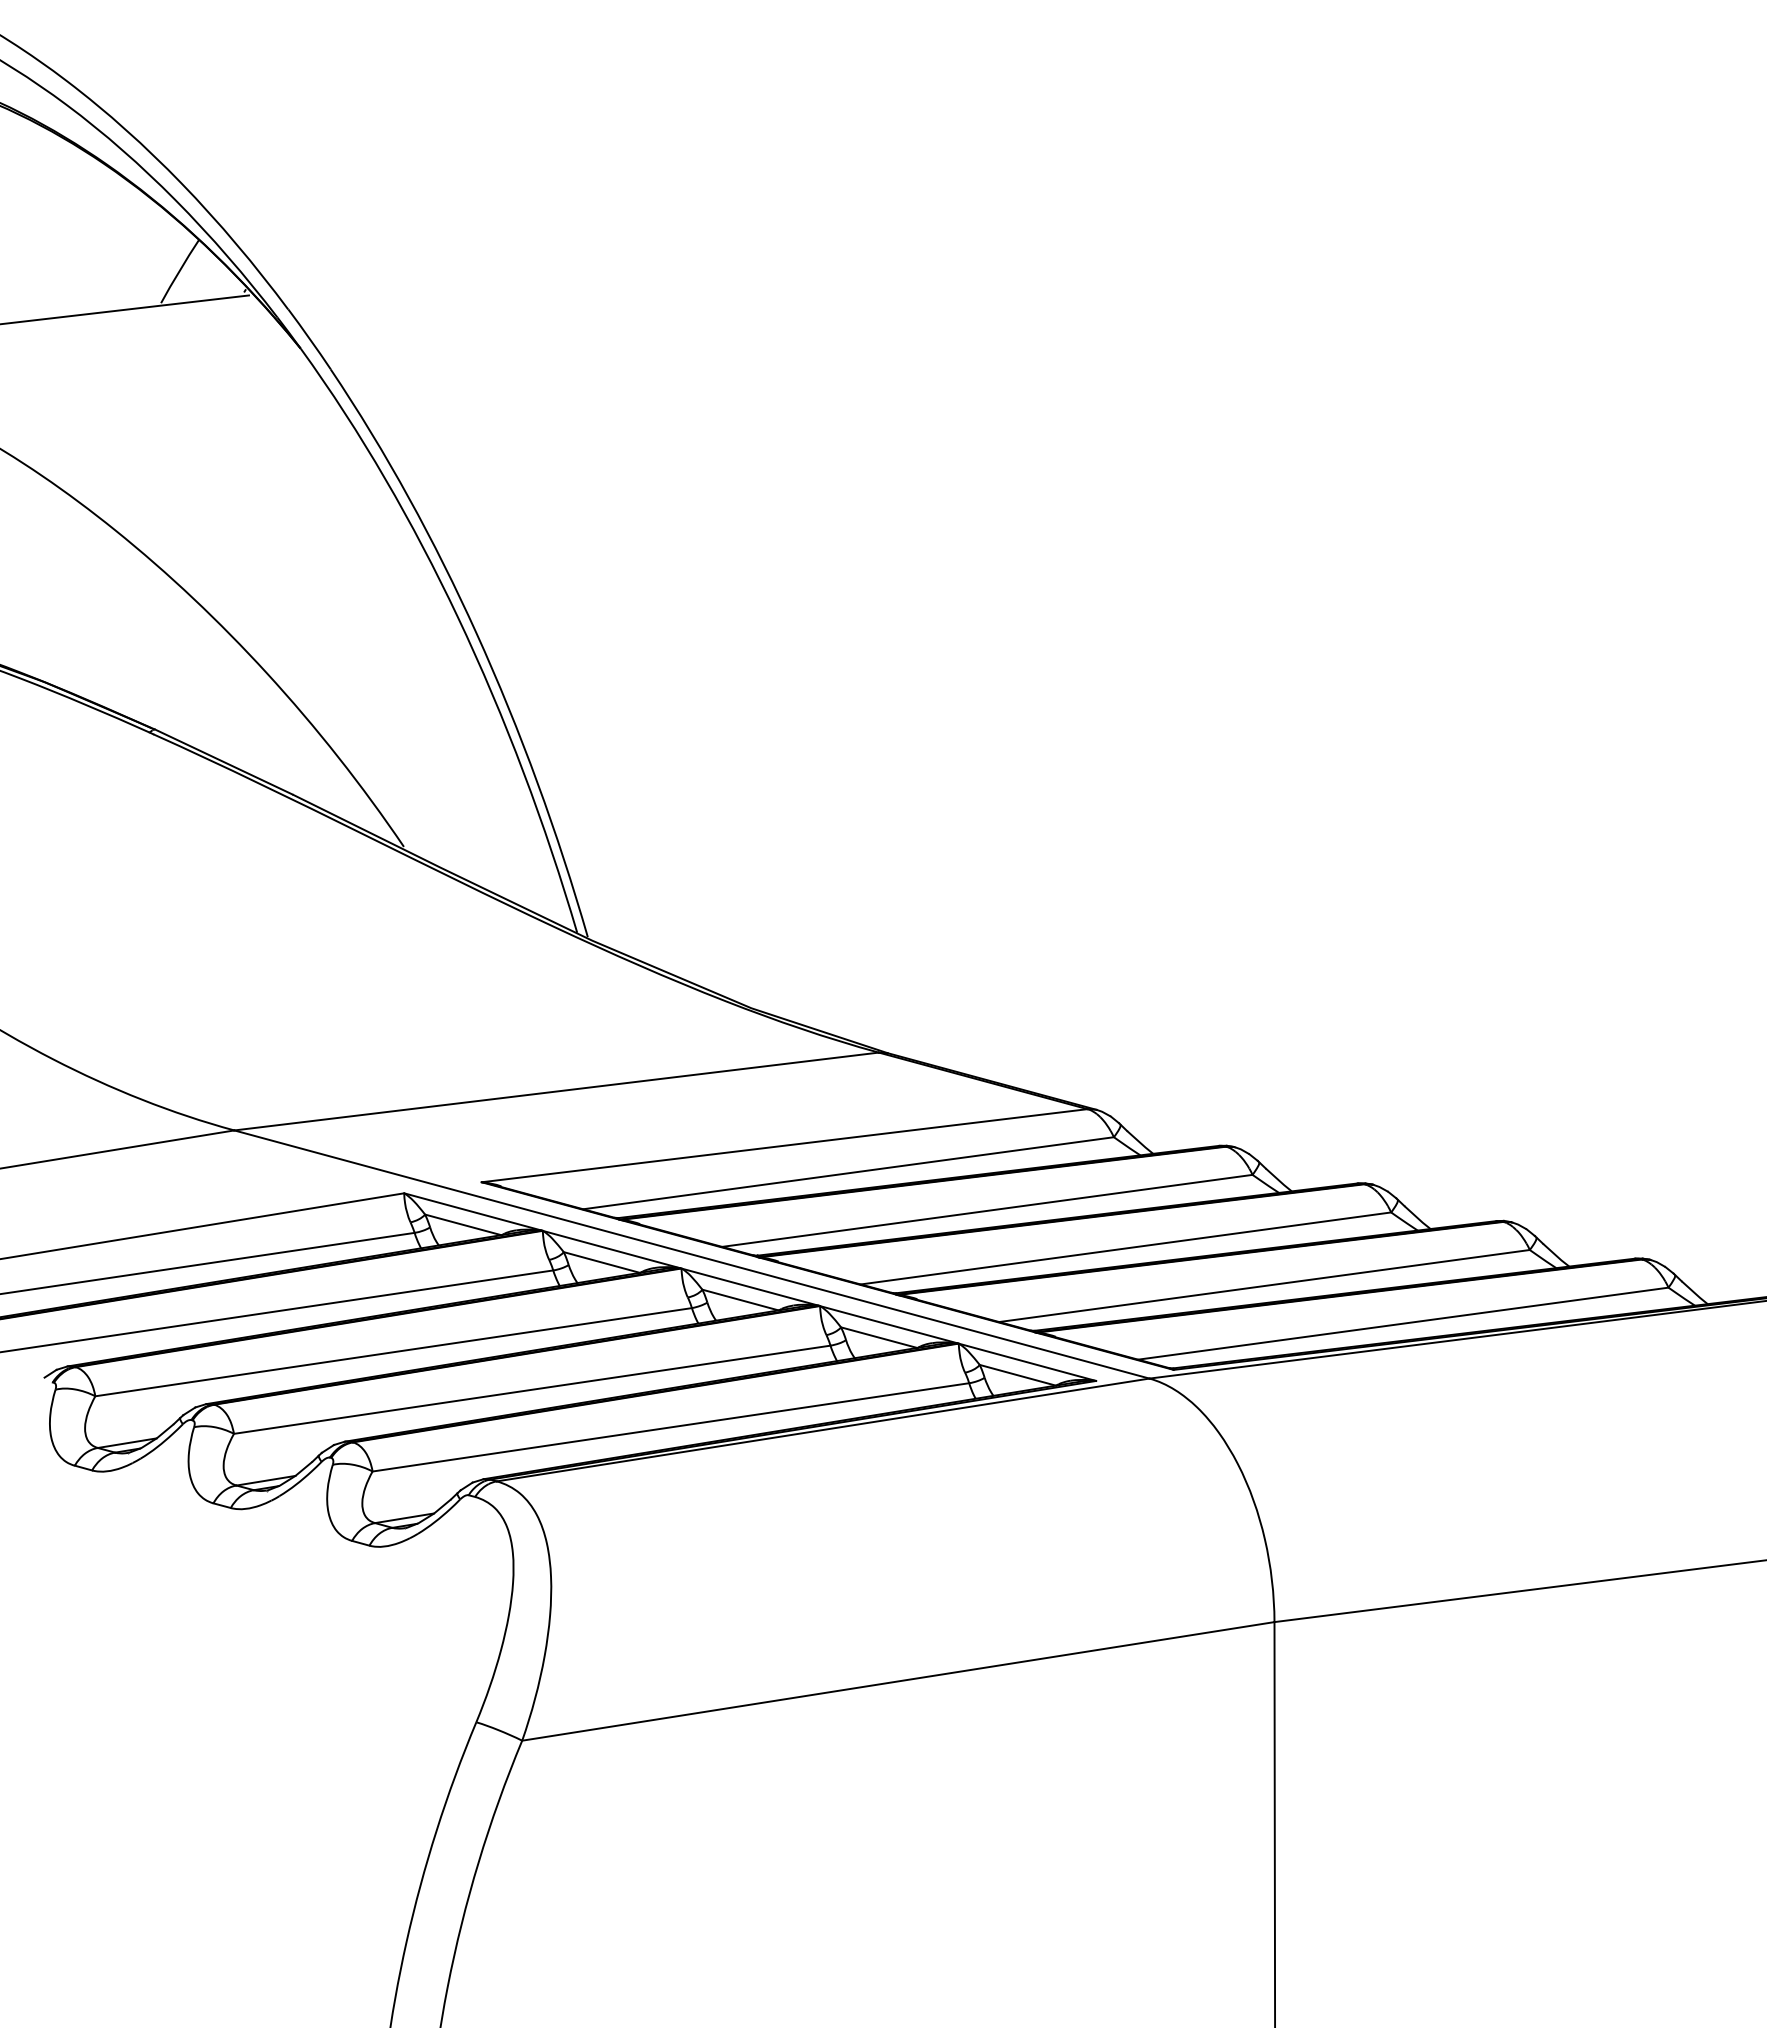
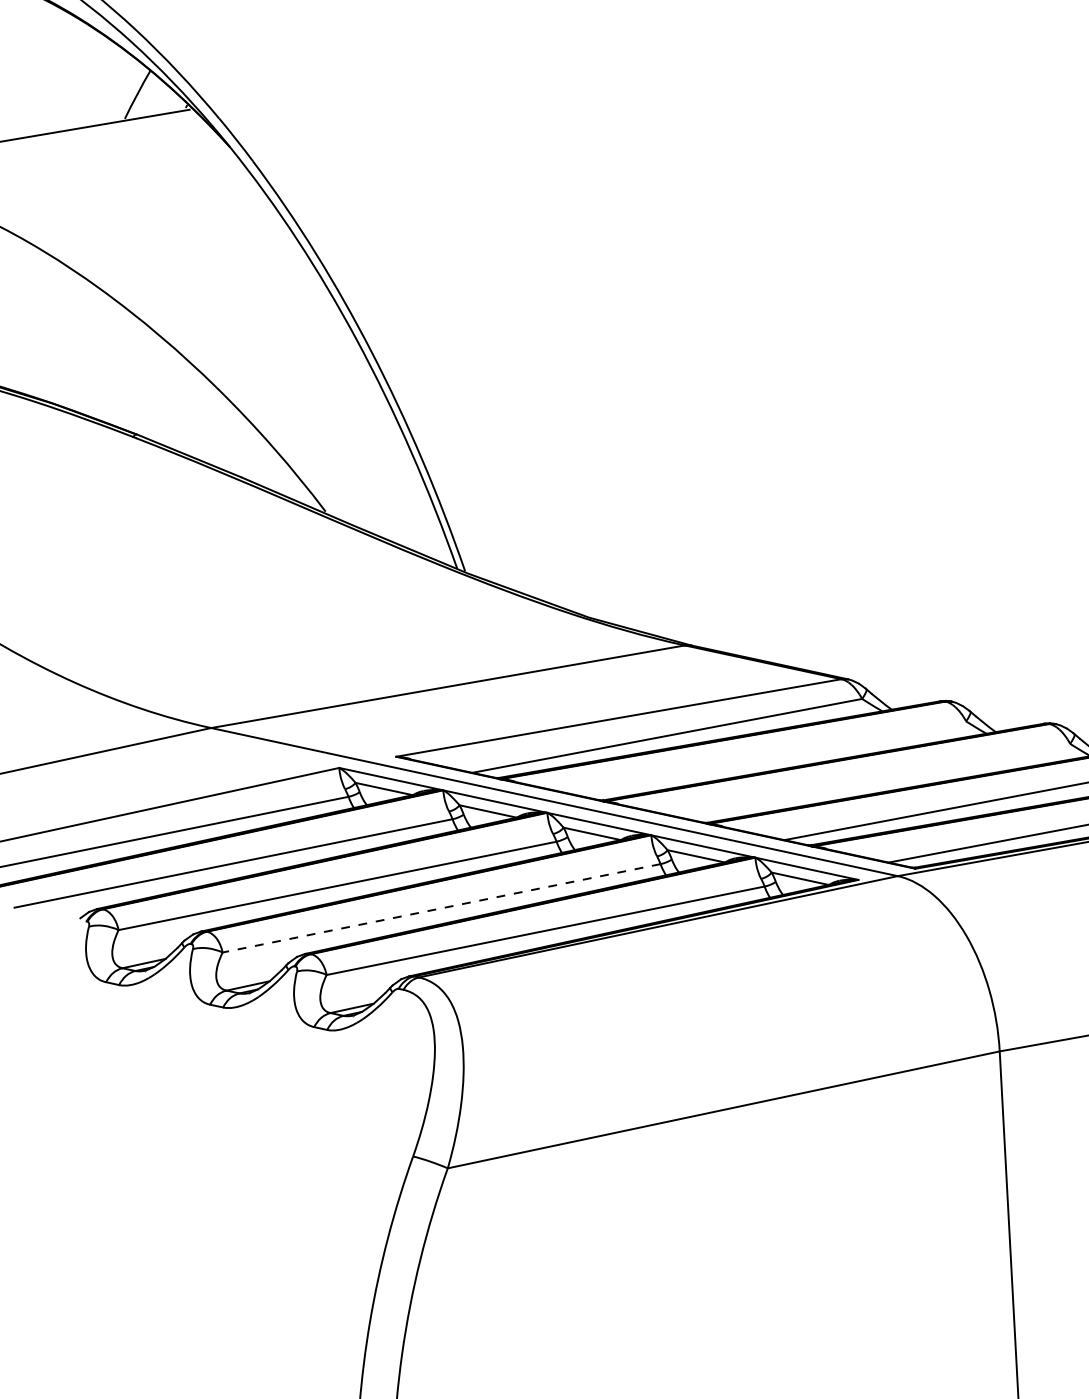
line: (987, 1210) -> (771, 758), removed
line: (1125, 1248) -> (875, 780), removed
line: (531, 1389) -> (441, 908), solid -> dashed

